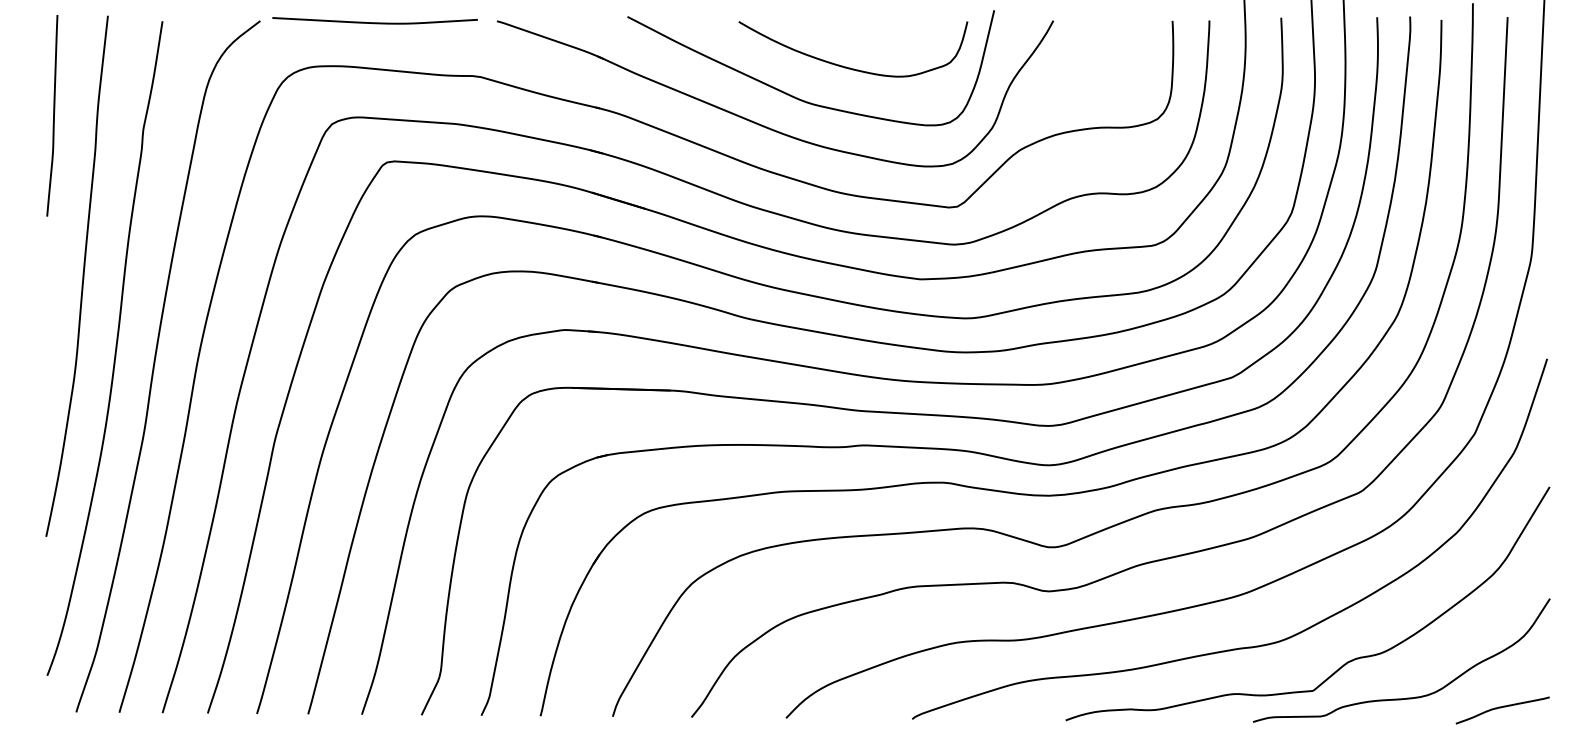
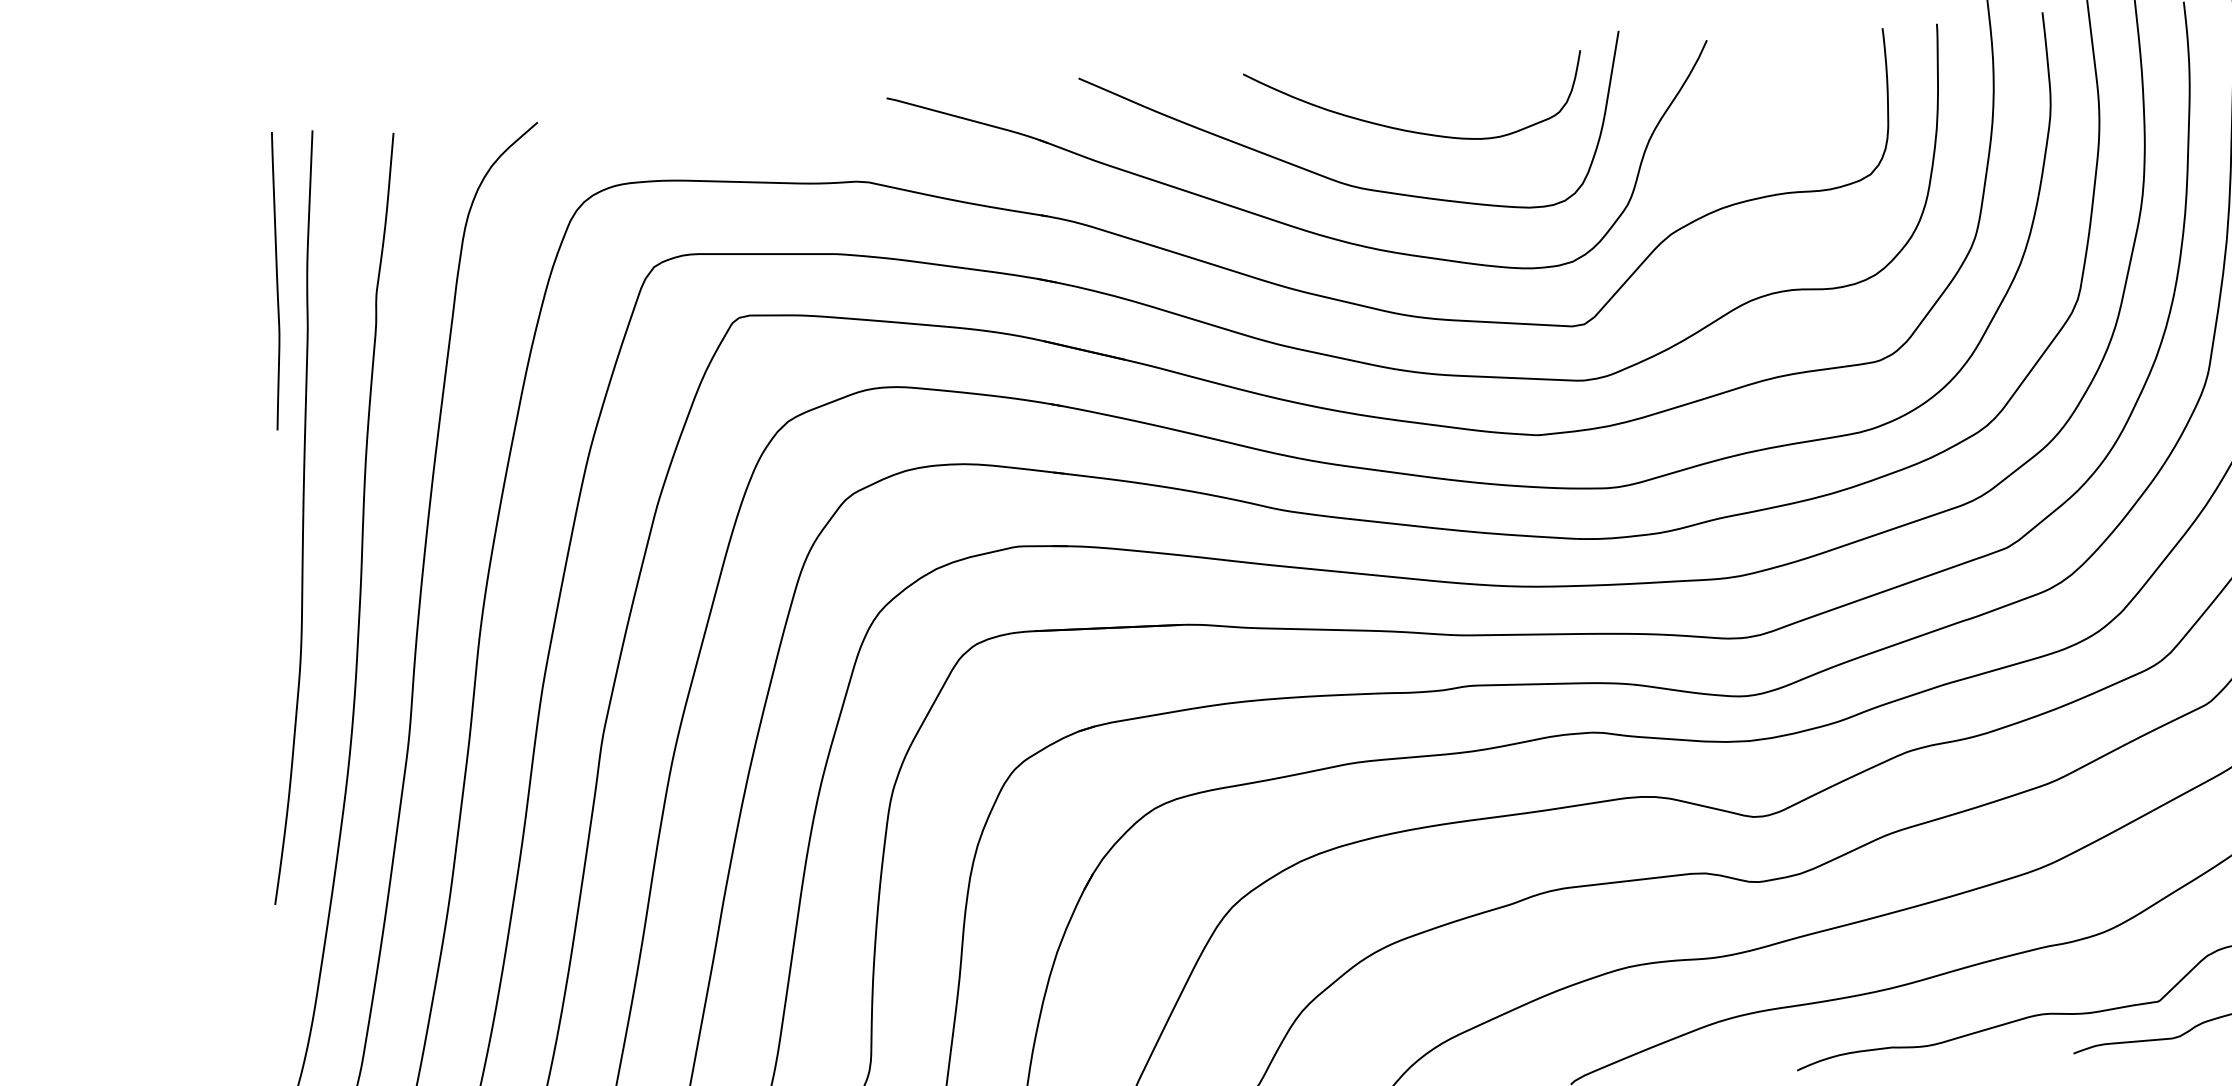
curve: (374, 22) -> (706, 112), removed
curve: (53, 115) -> (276, 280), moved

